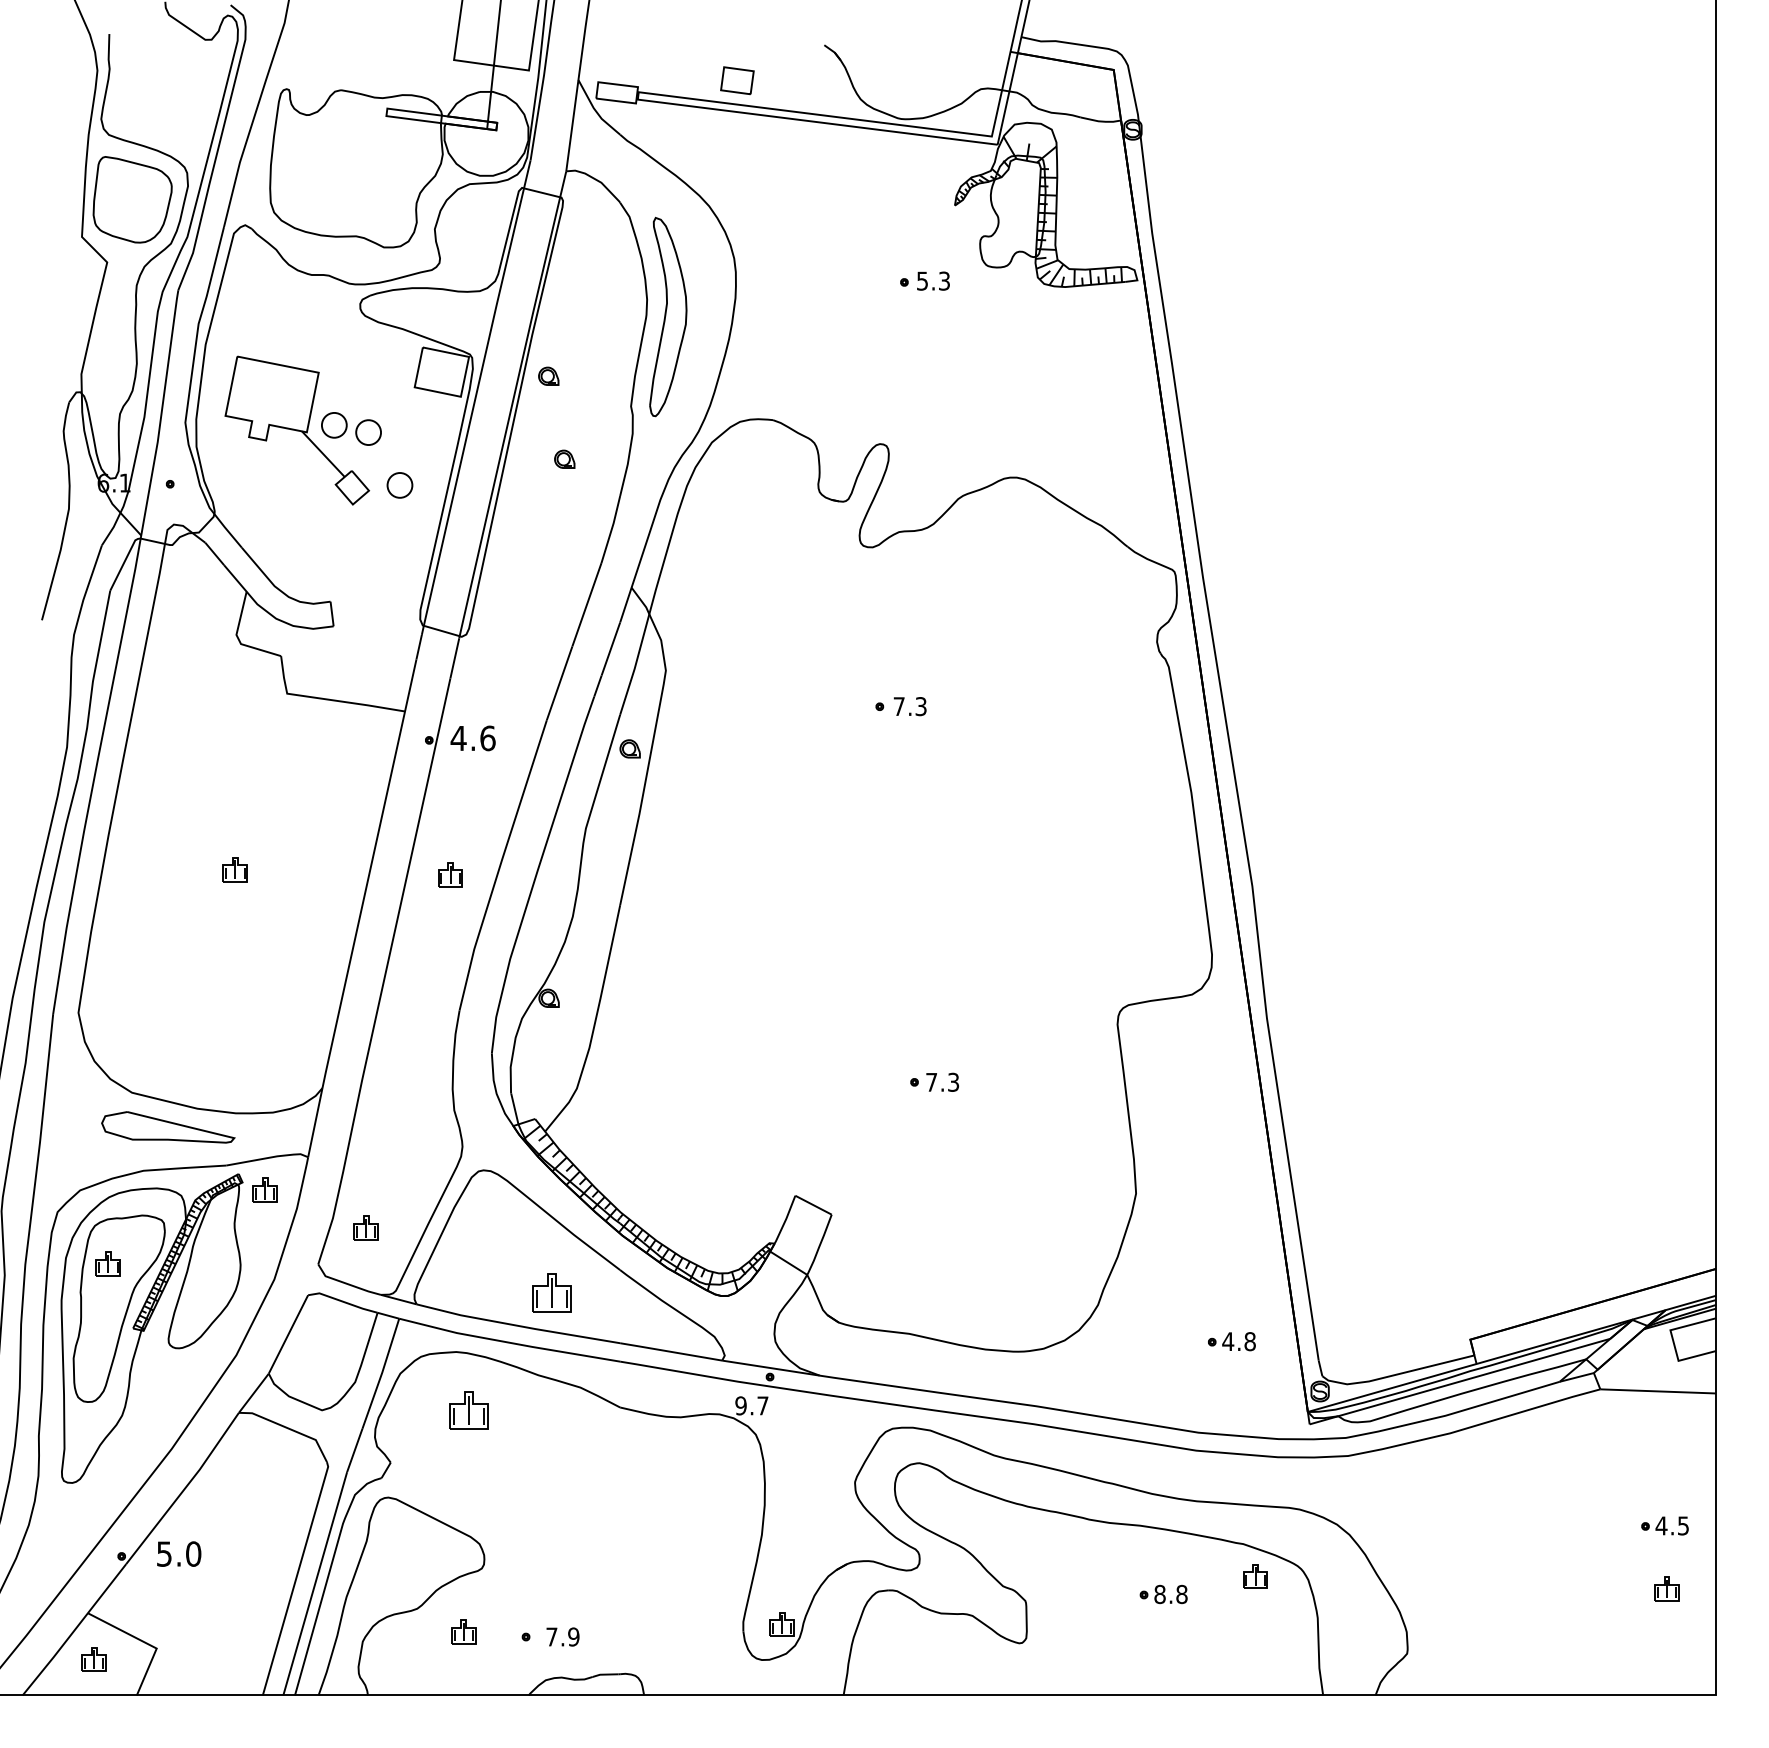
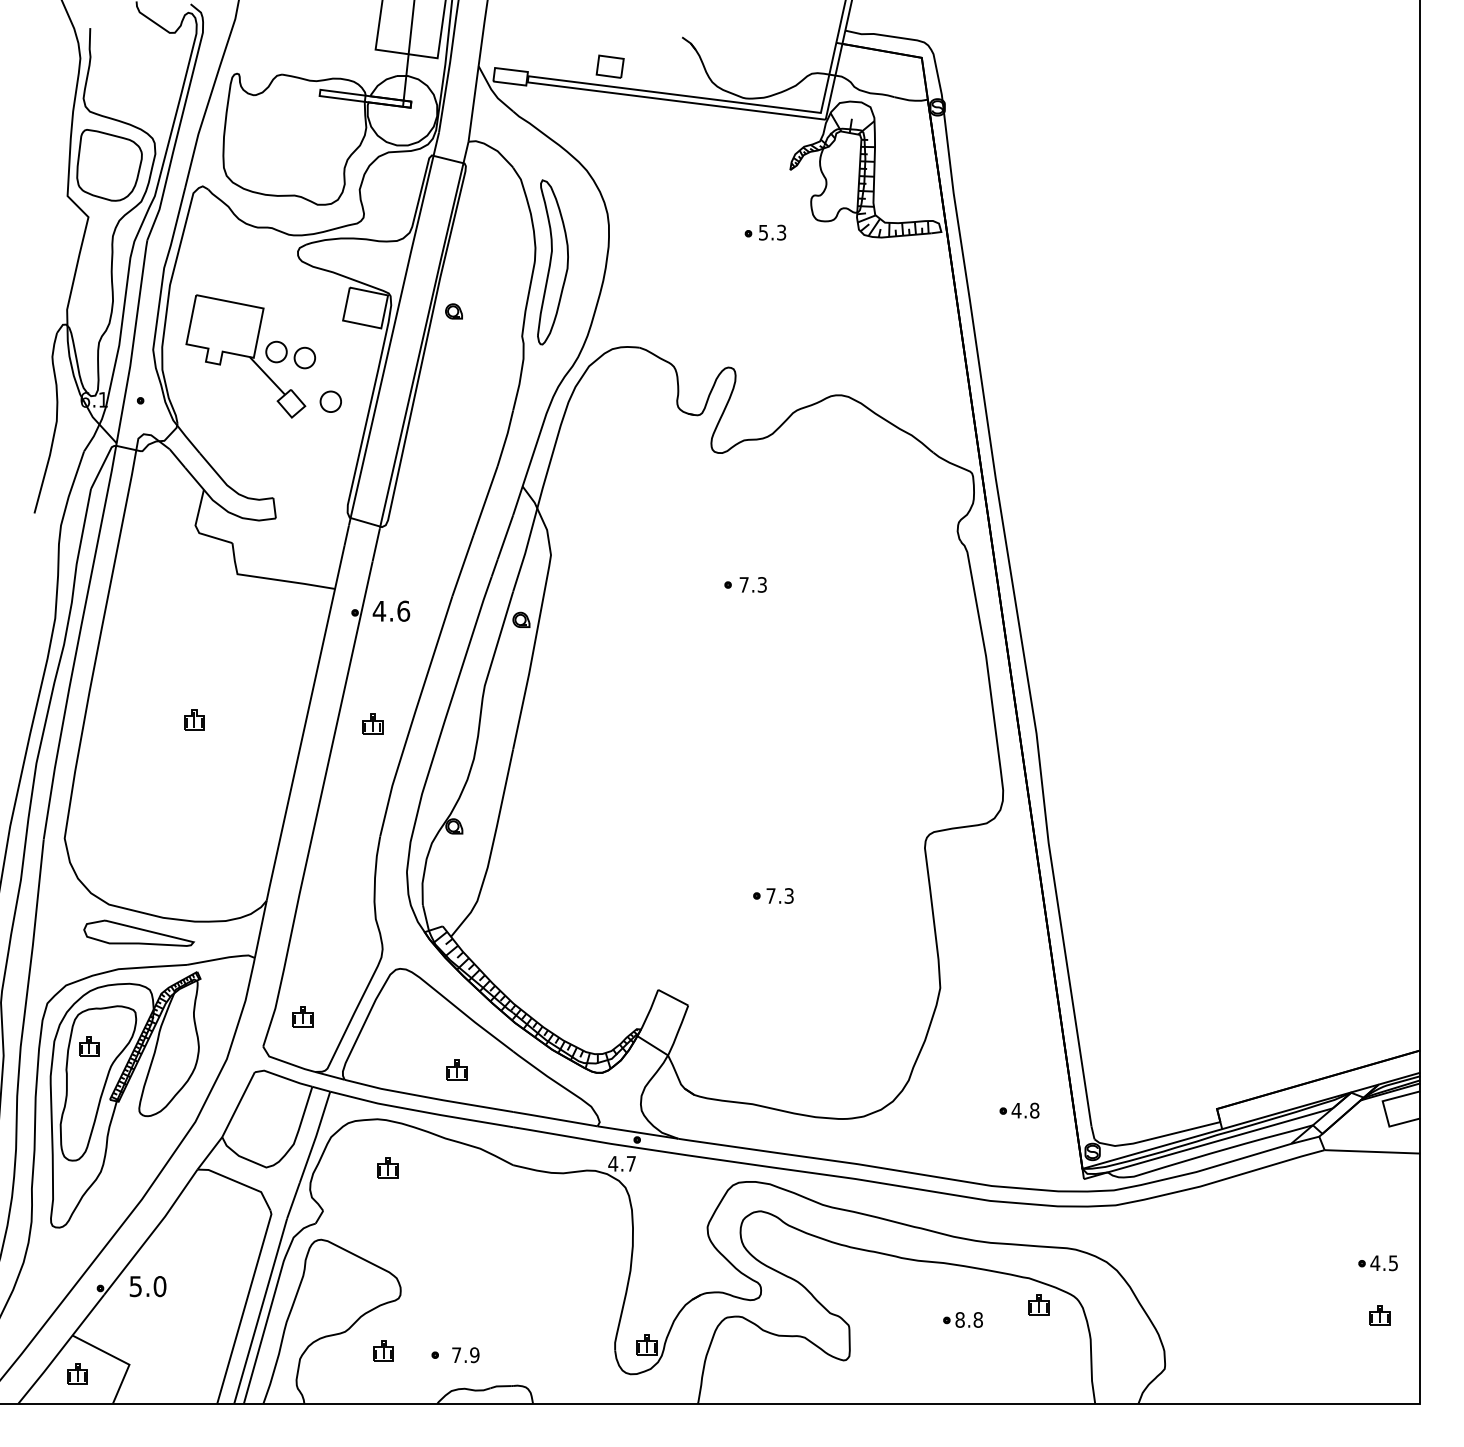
part: (564, 458) -> (467, 379), removed
part: (264, 1189) -> (218, 984), removed
part: (552, 1292) -> (457, 1069), size x0.62
text: (741, 1405) -> (613, 1163), 9.7 -> 4.7
part: (468, 1410) -> (387, 1167), size x0.62

